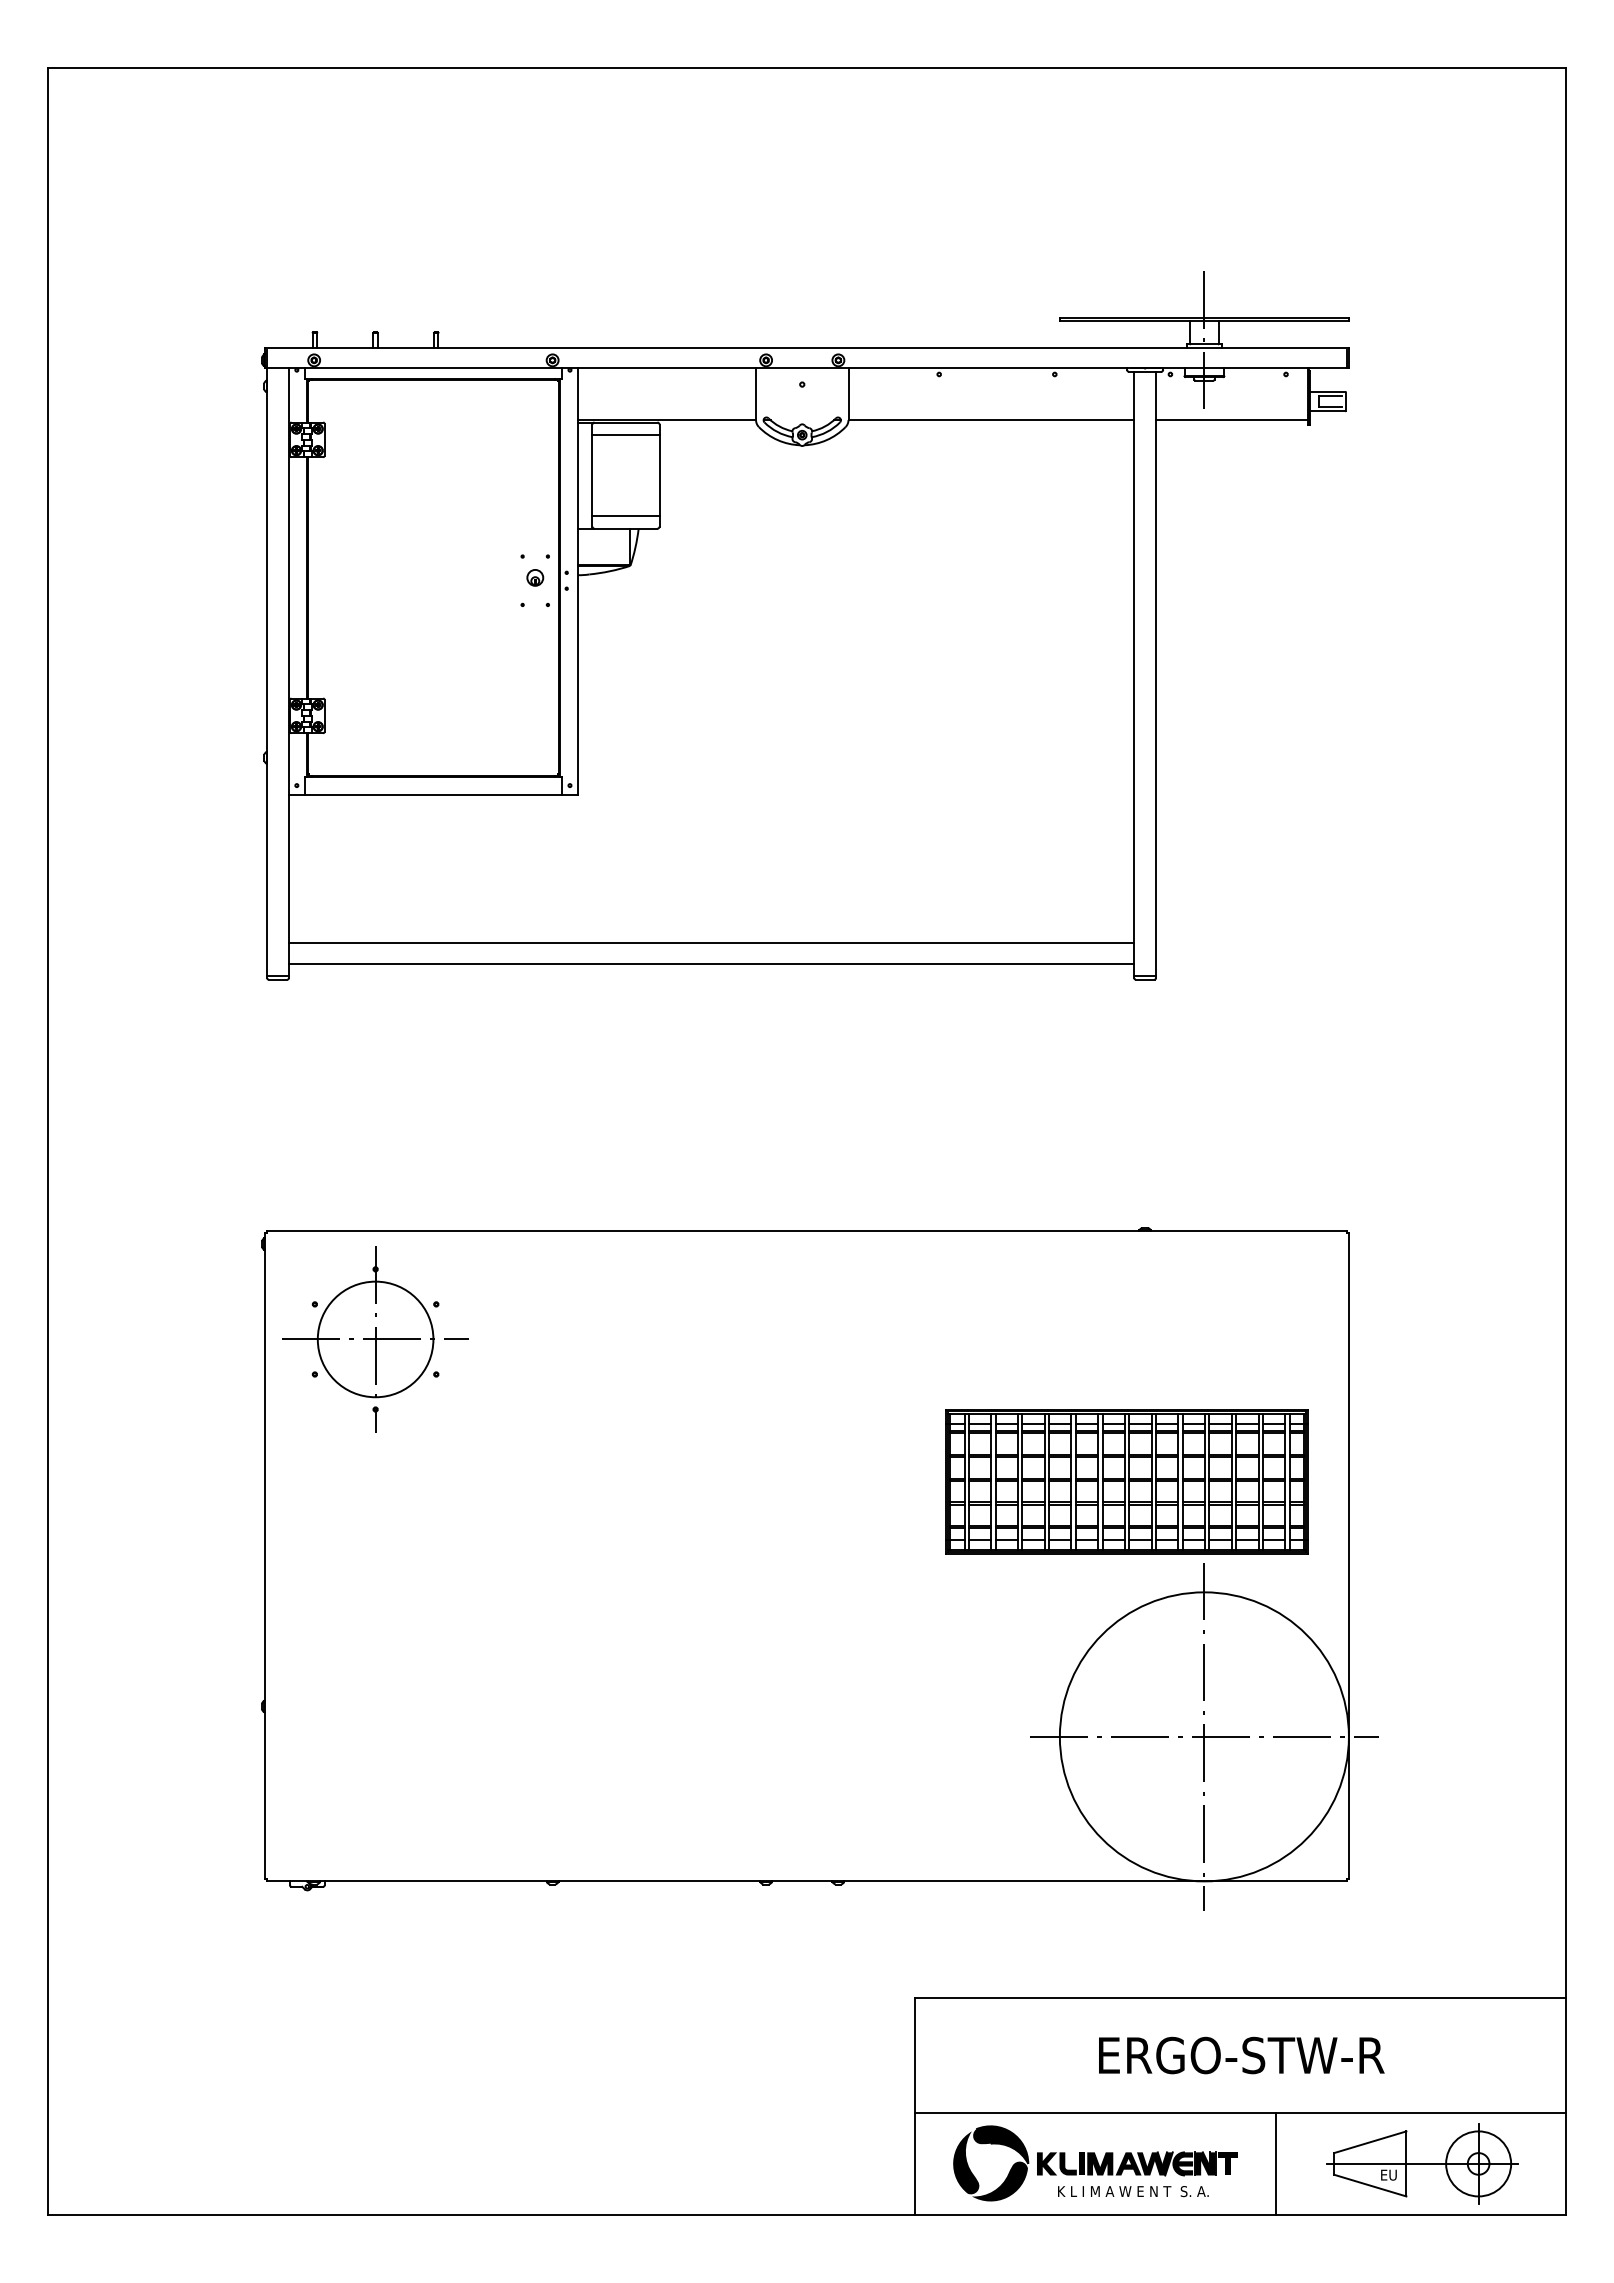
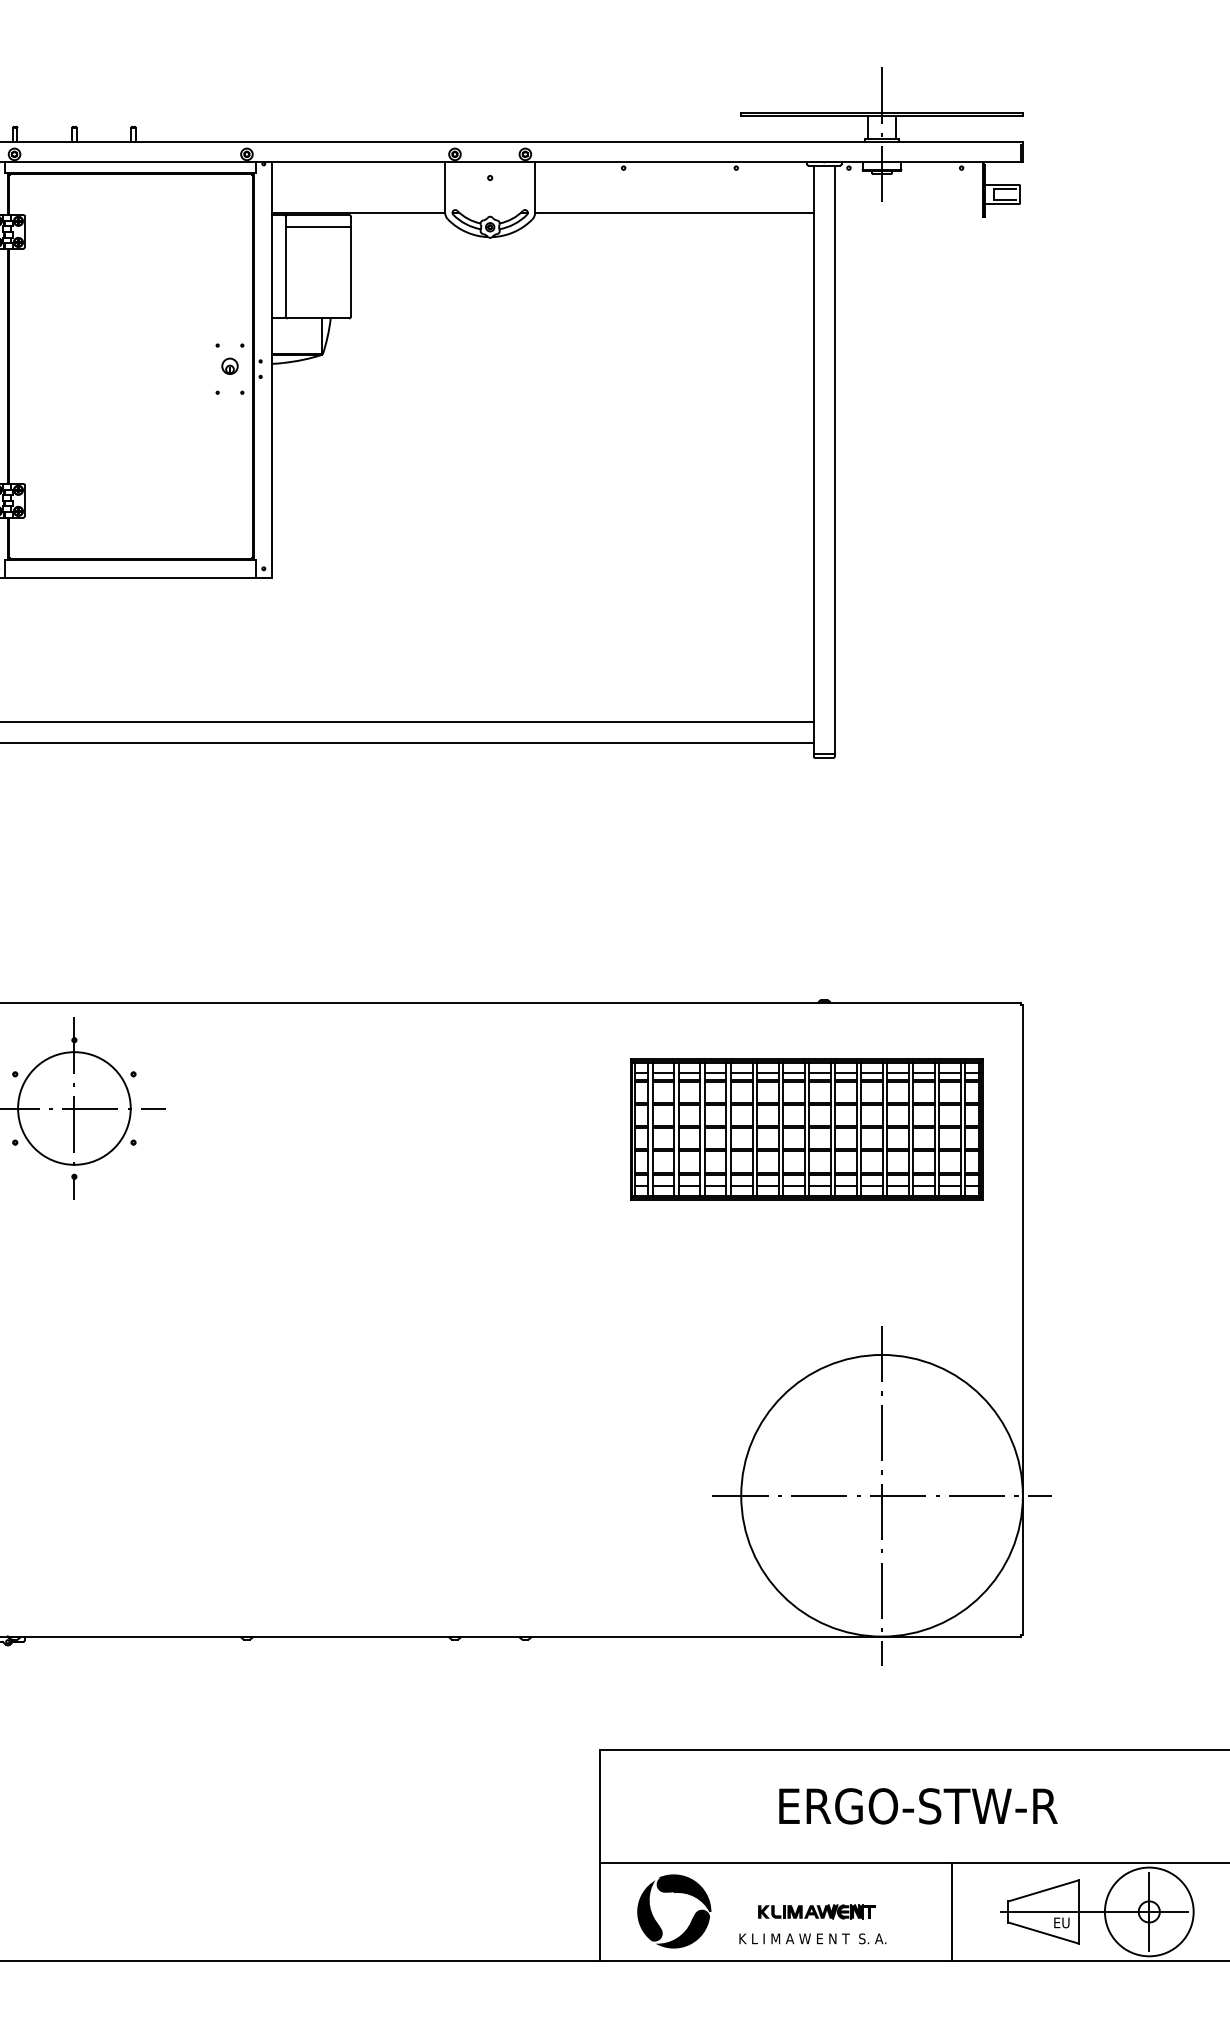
line: (1231, 420) -> (908, 212), removed
line: (625, 516) -> (317, 306), removed
part: (1126, 1481) -> (806, 1129), moved
part: (1137, 2163) -> (816, 1911), size x0.6
circle: (1478, 2163) -> (1149, 1911), size x1.4

